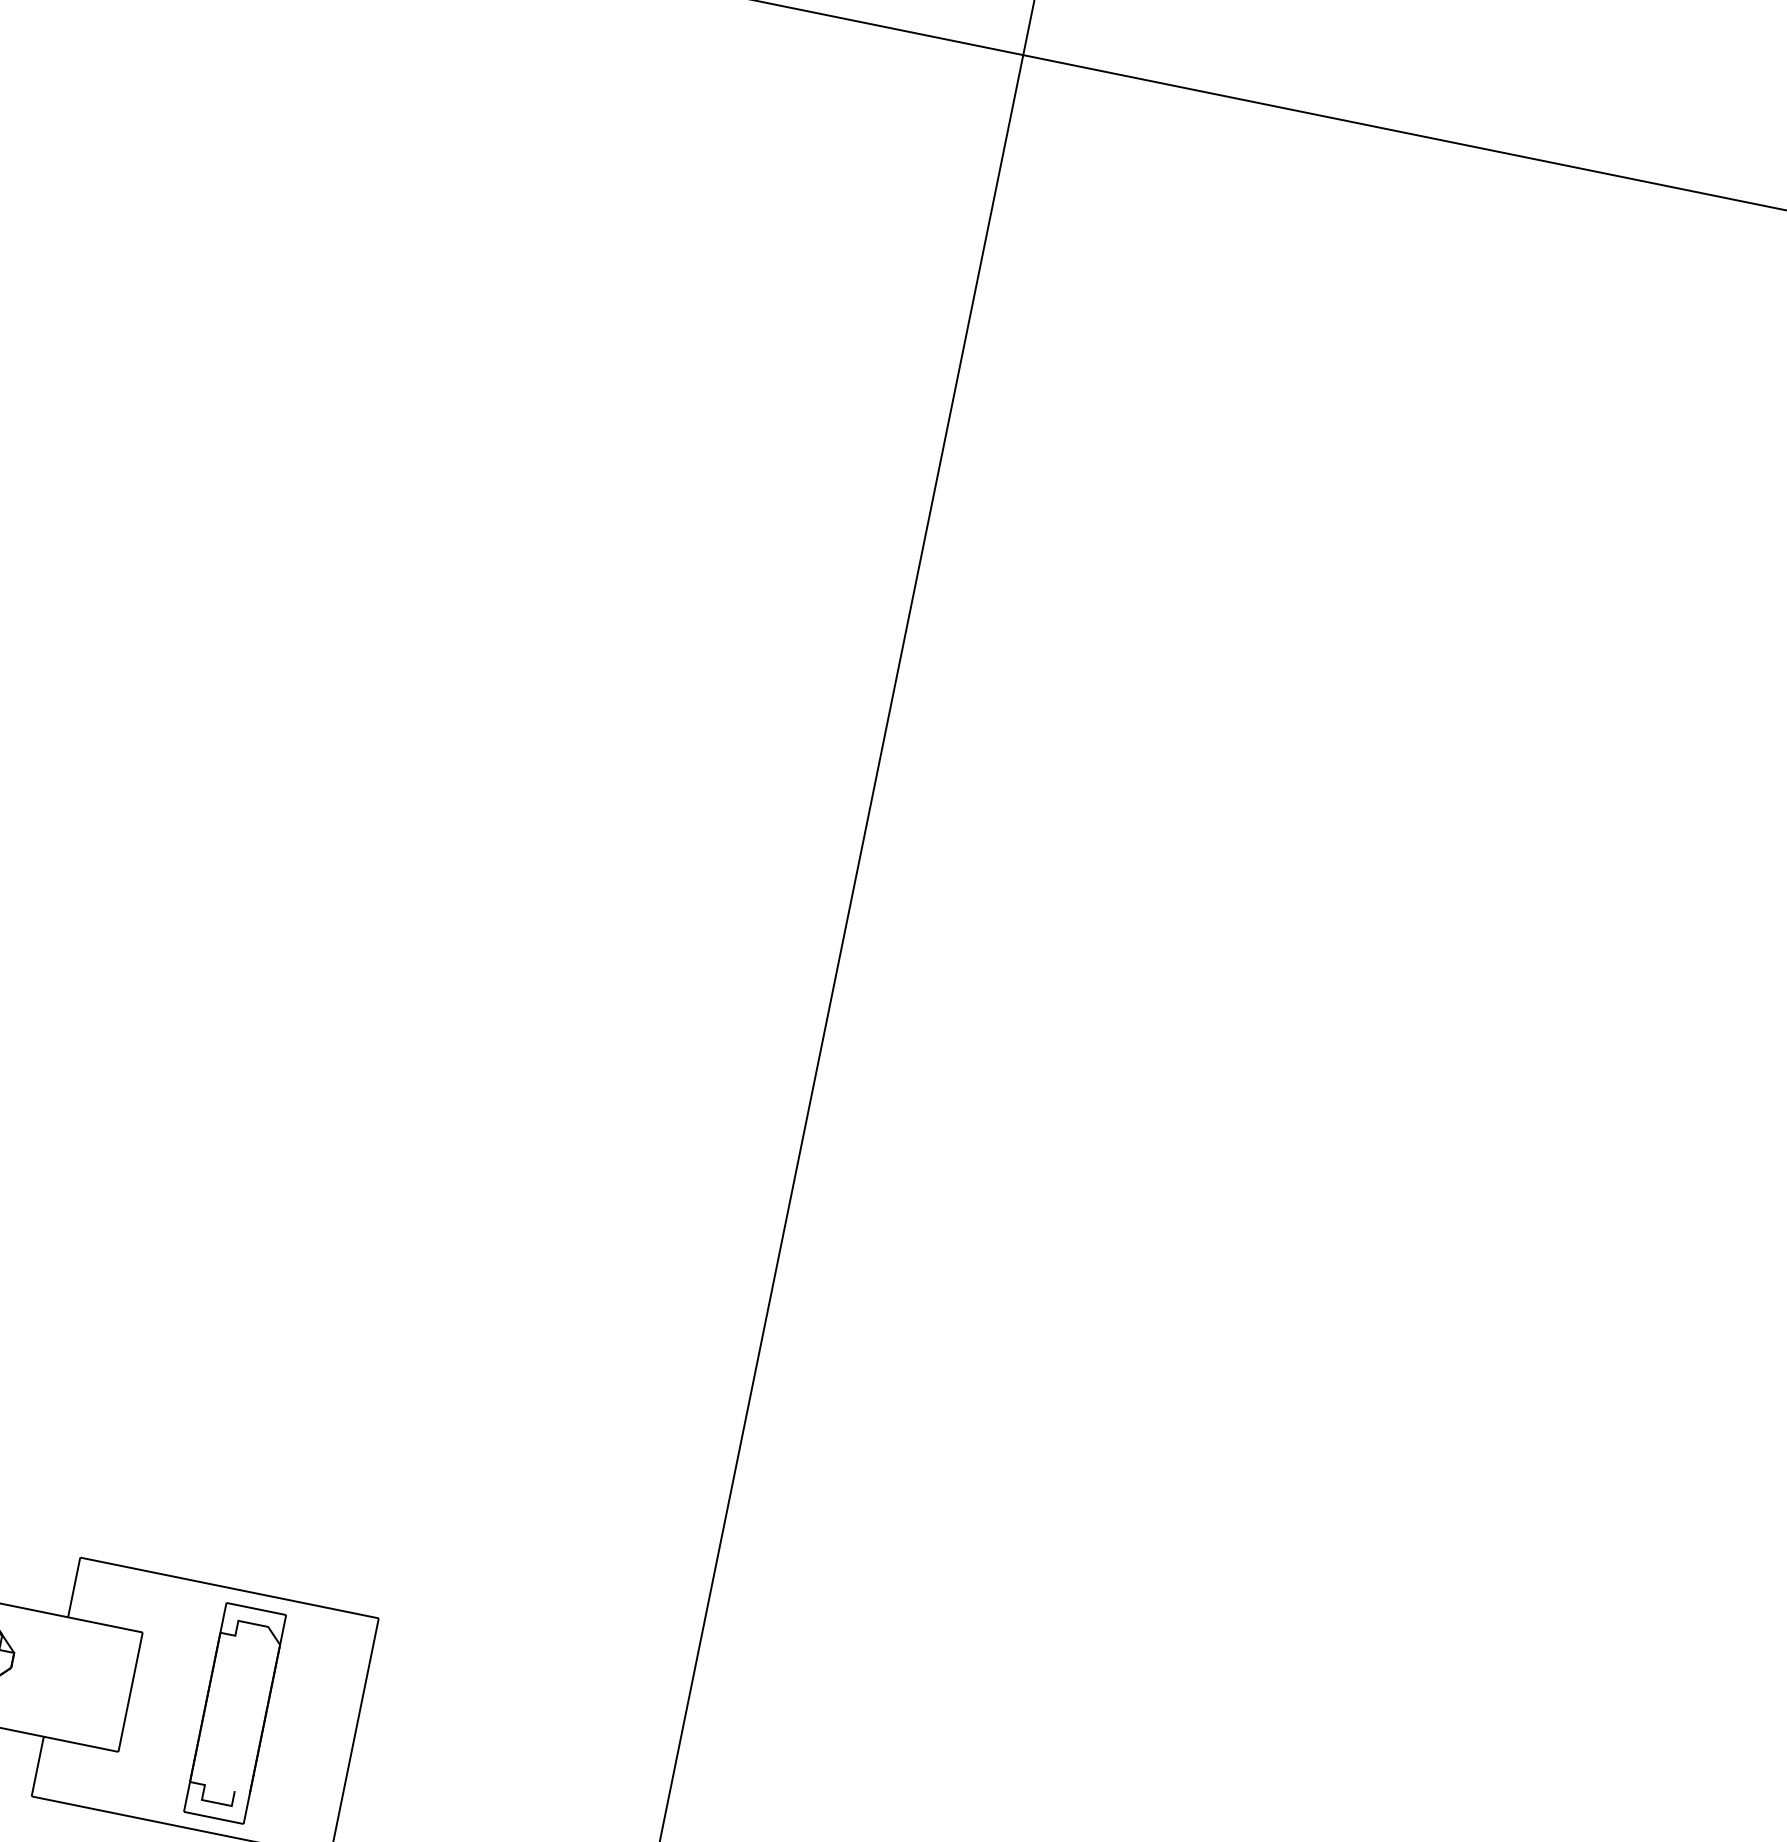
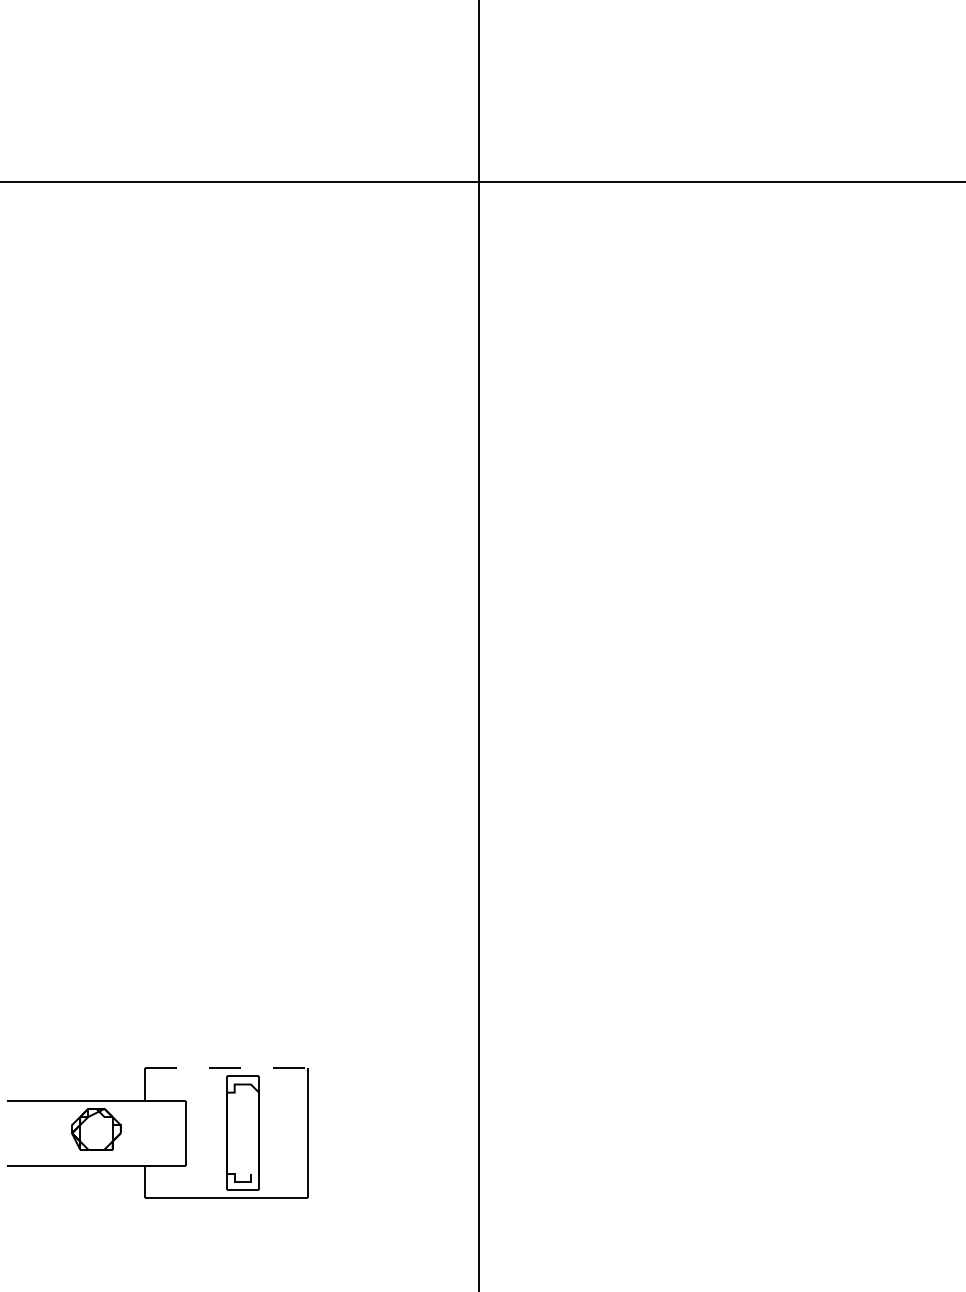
line: (231, 1588) -> (227, 1068), solid -> dashed

